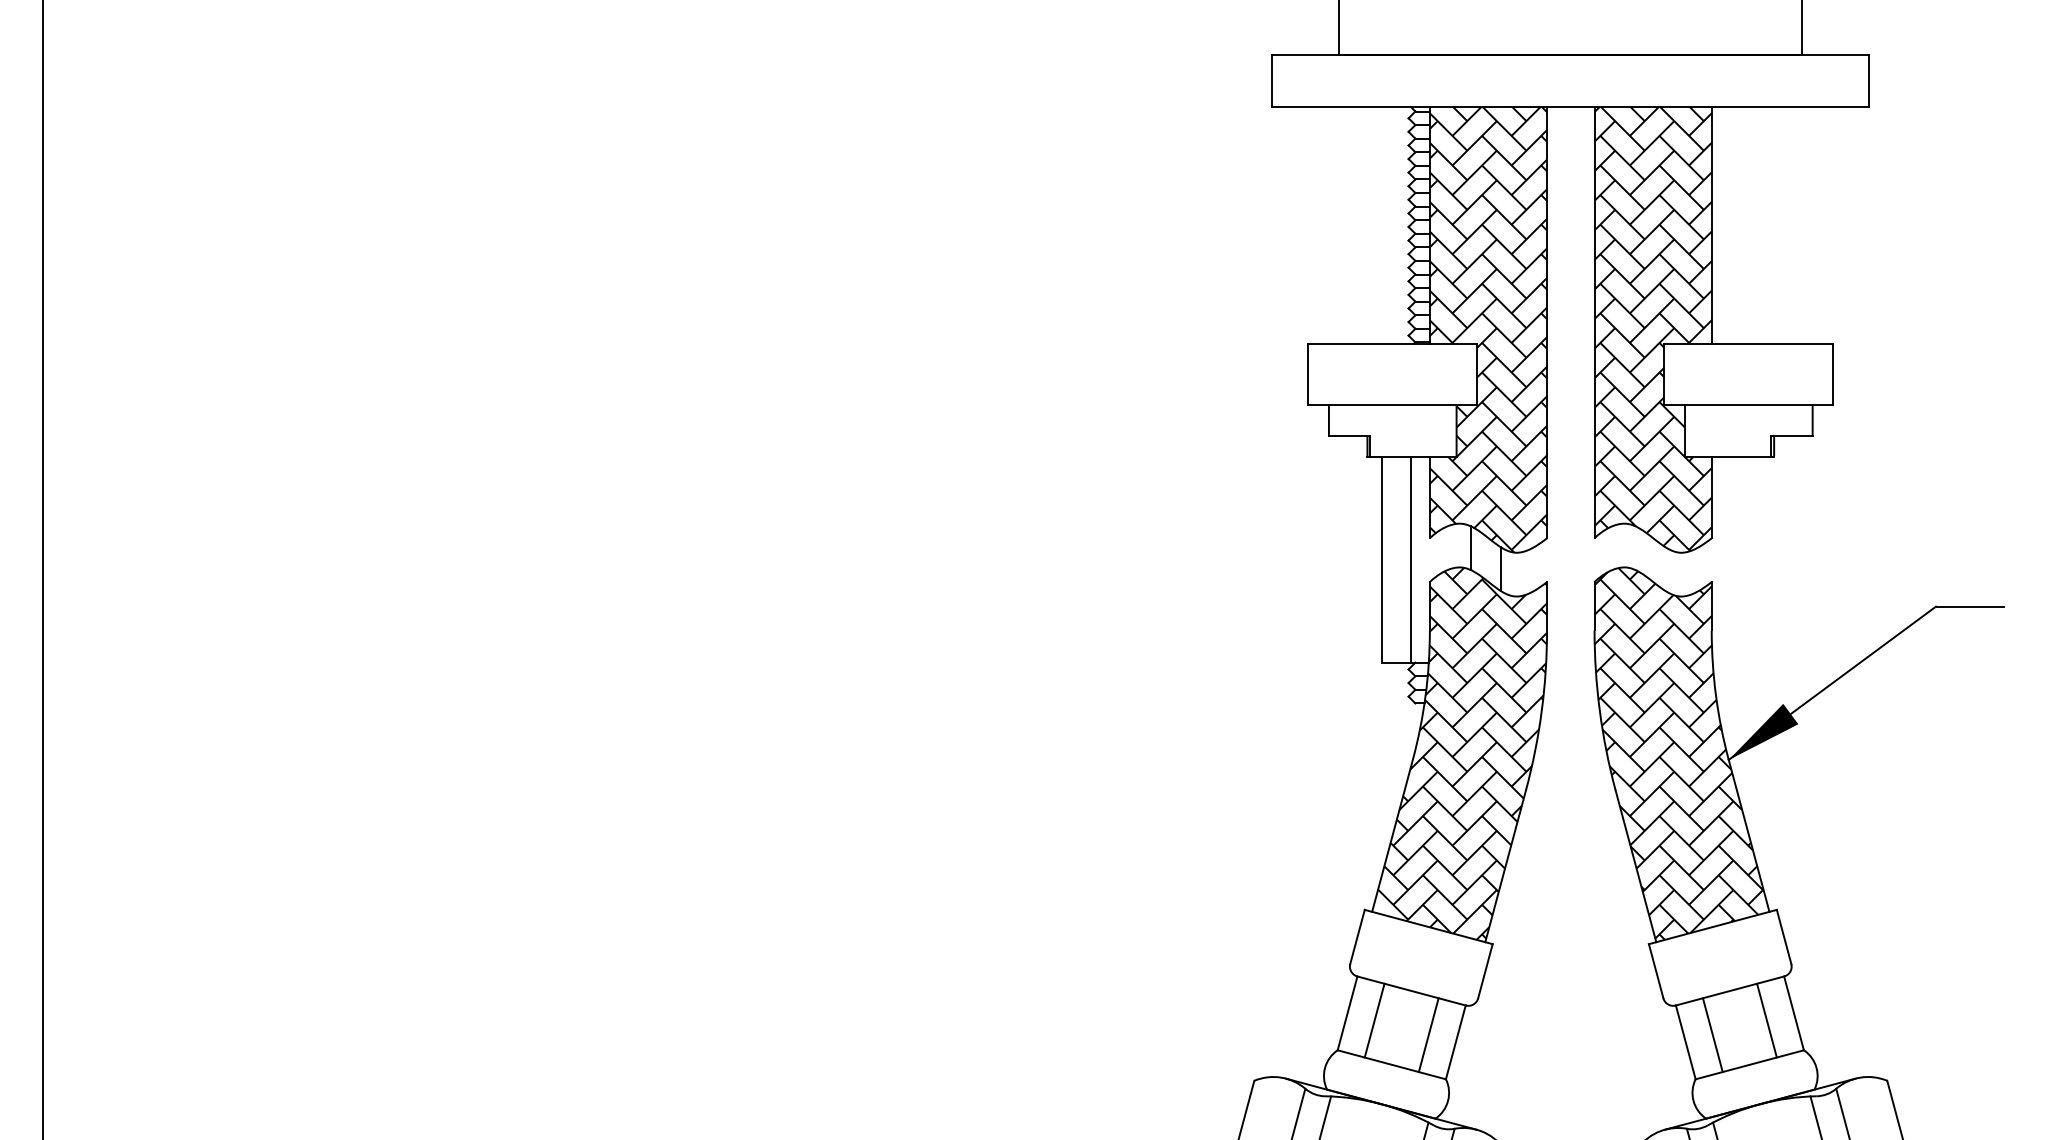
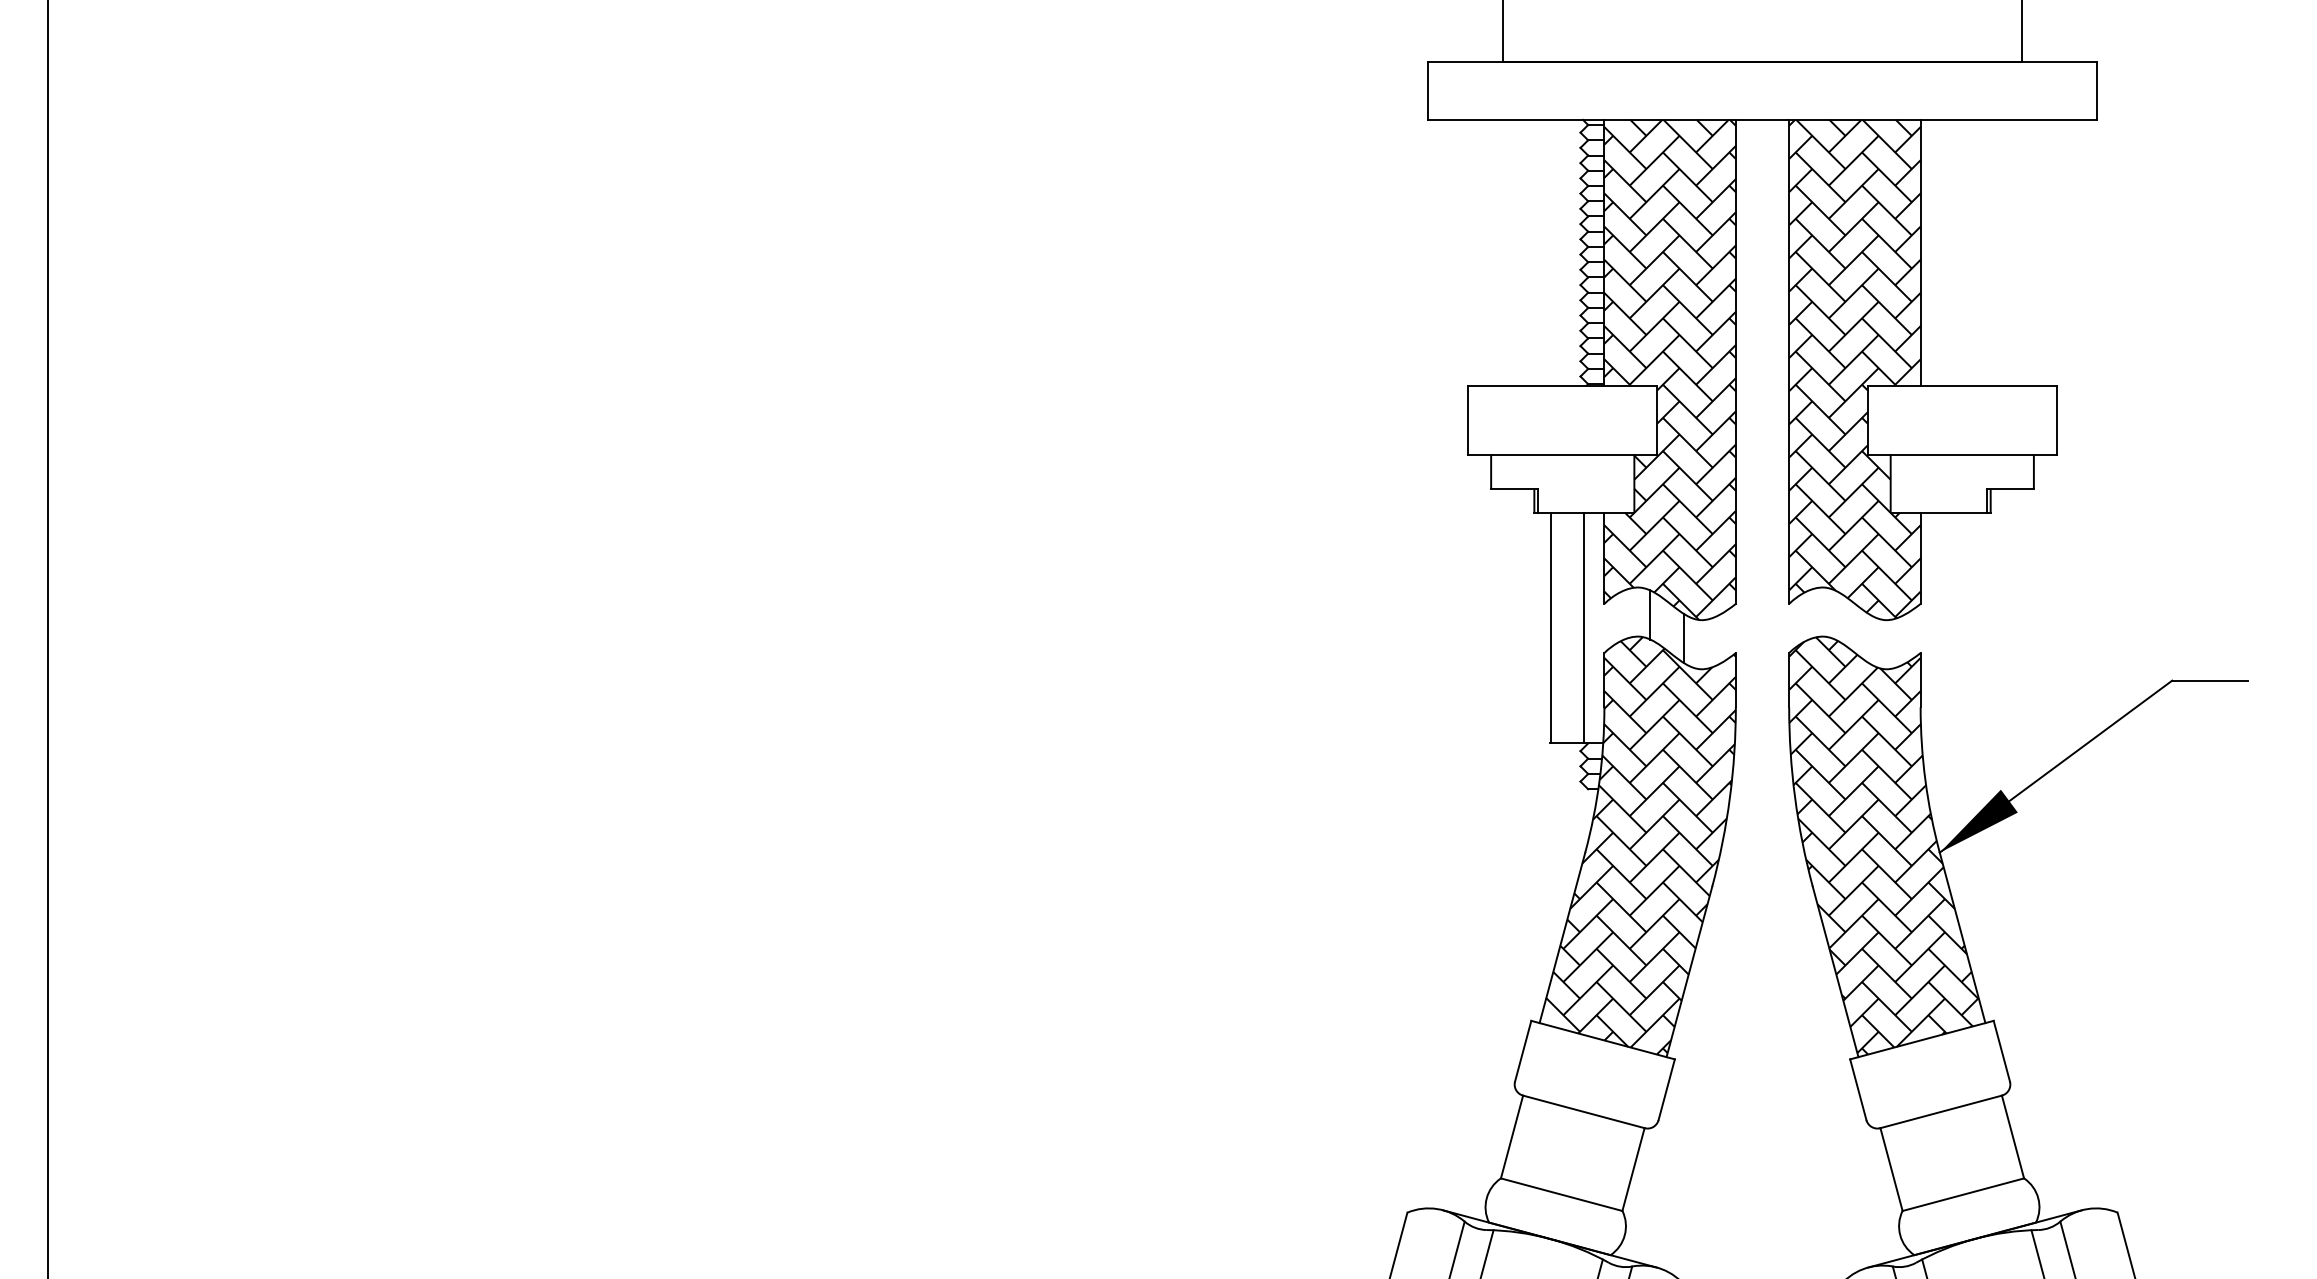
line: (1374, 1020) -> (1542, 1144), removed
line: (1766, 1020) -> (1982, 1144), removed
line: (1429, 1035) -> (1603, 1161), removed
line: (1712, 1035) -> (1921, 1161), removed

